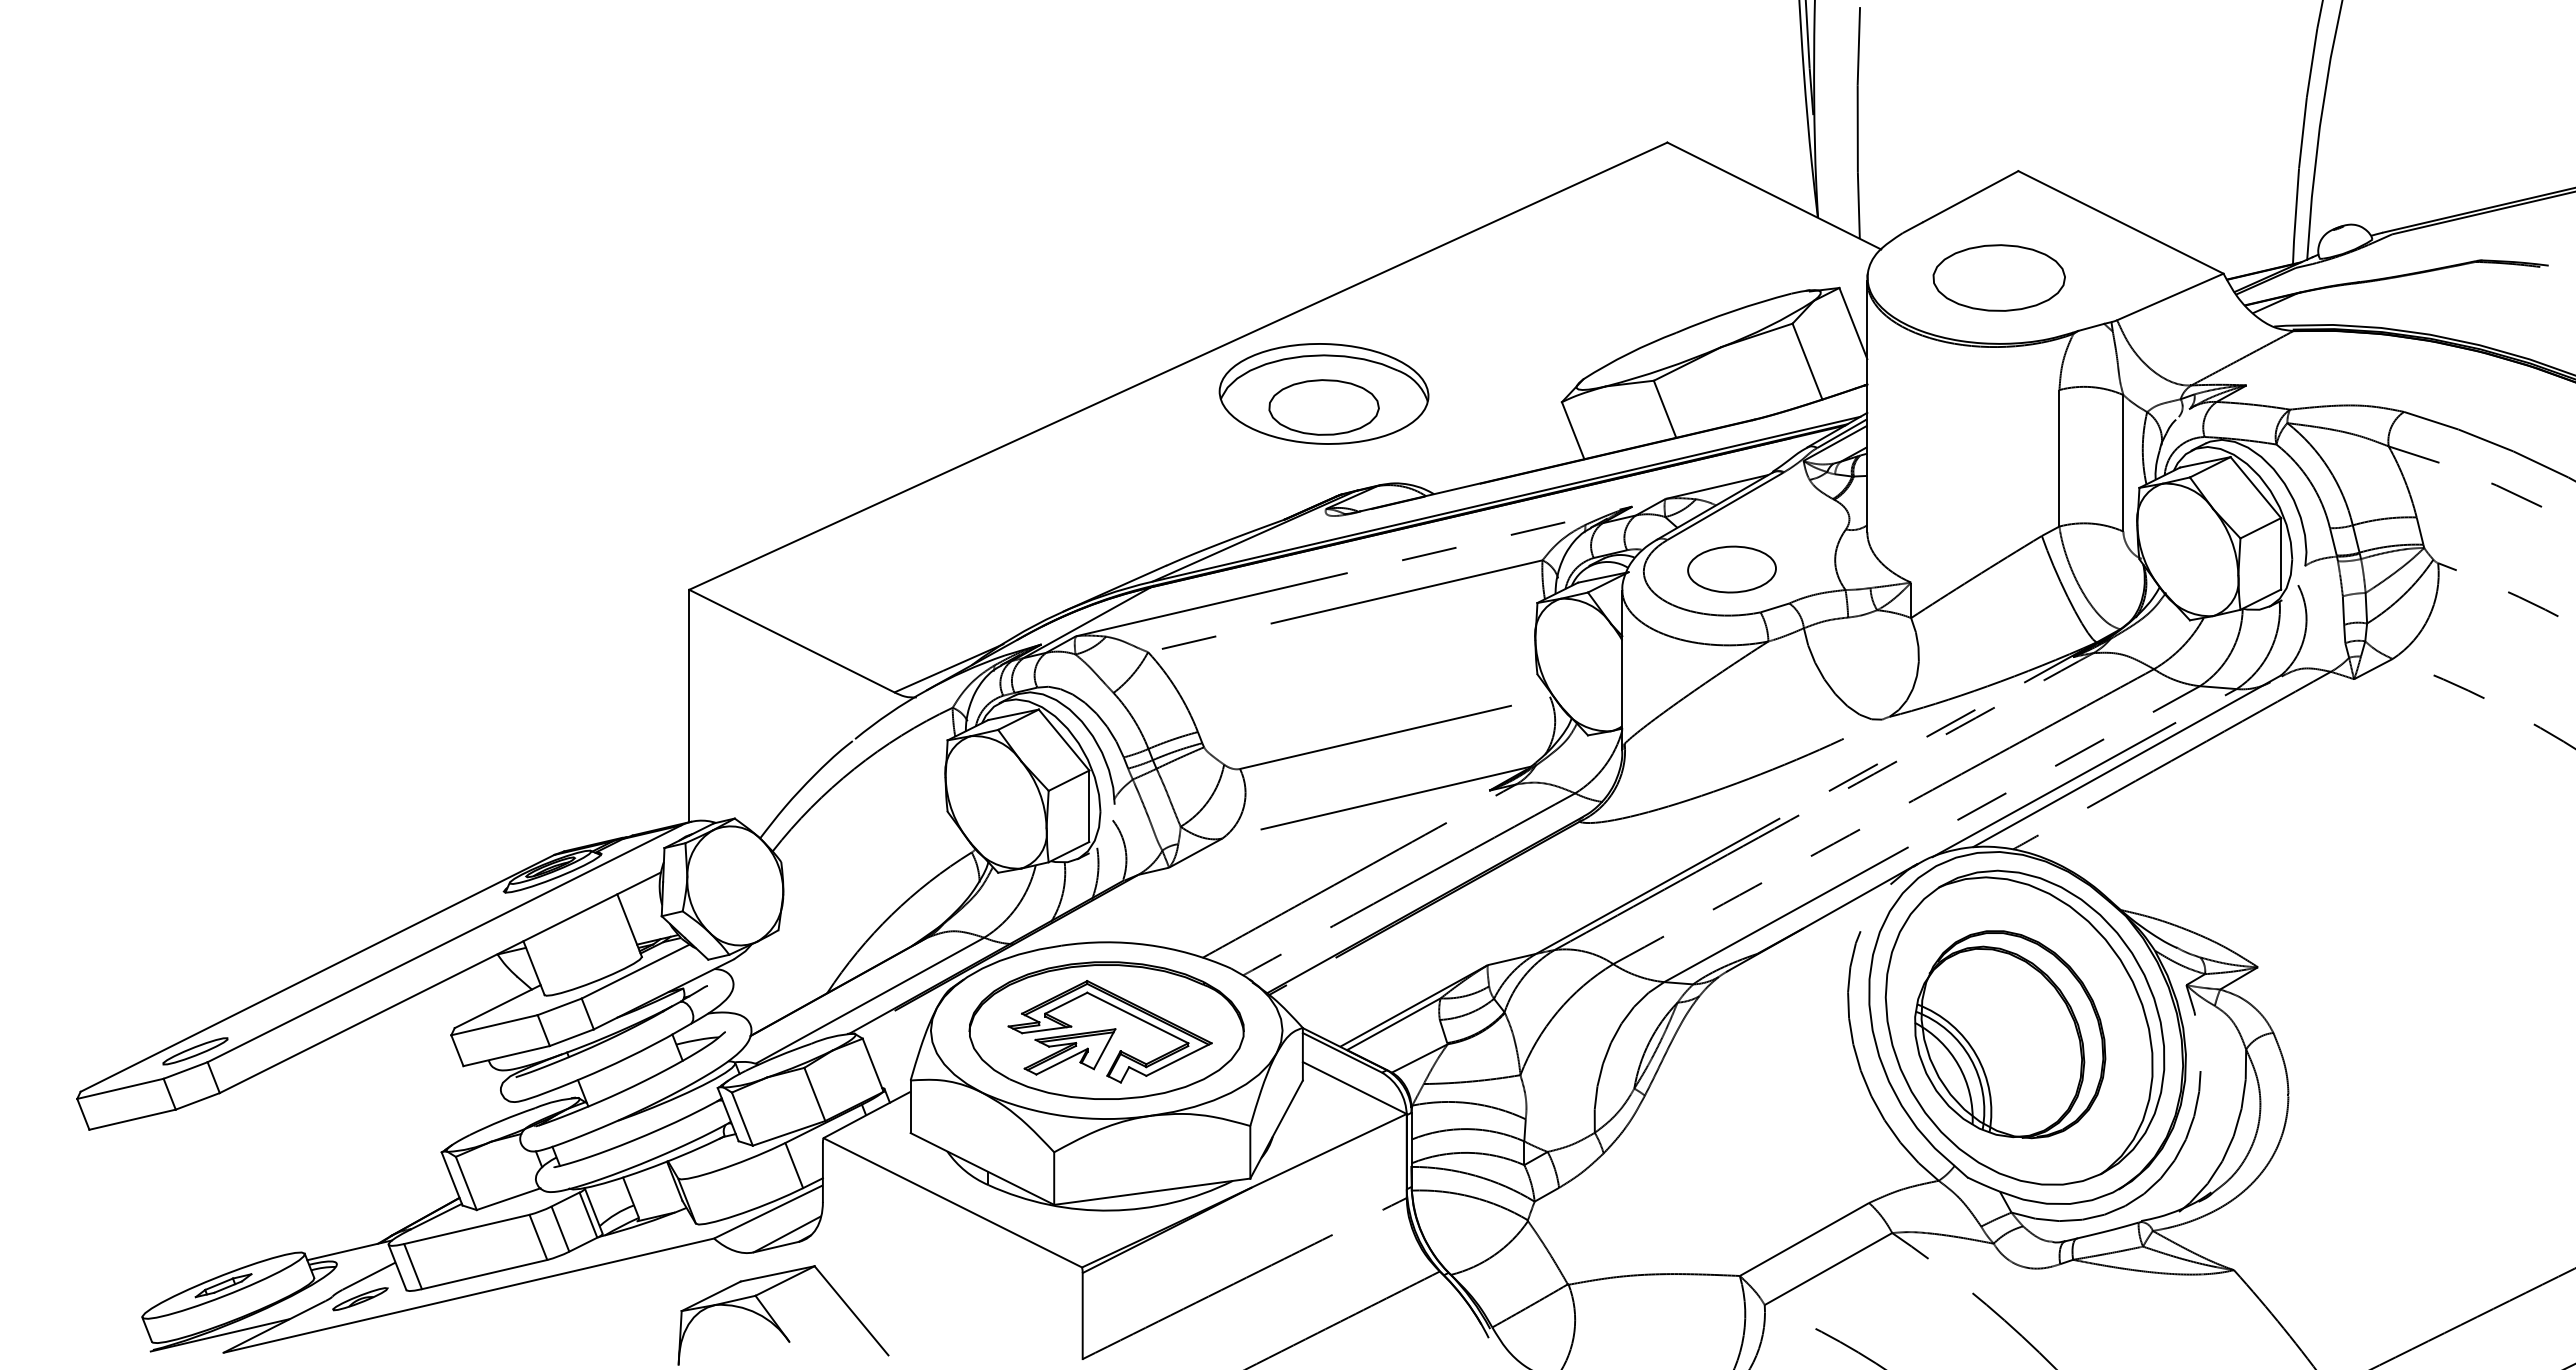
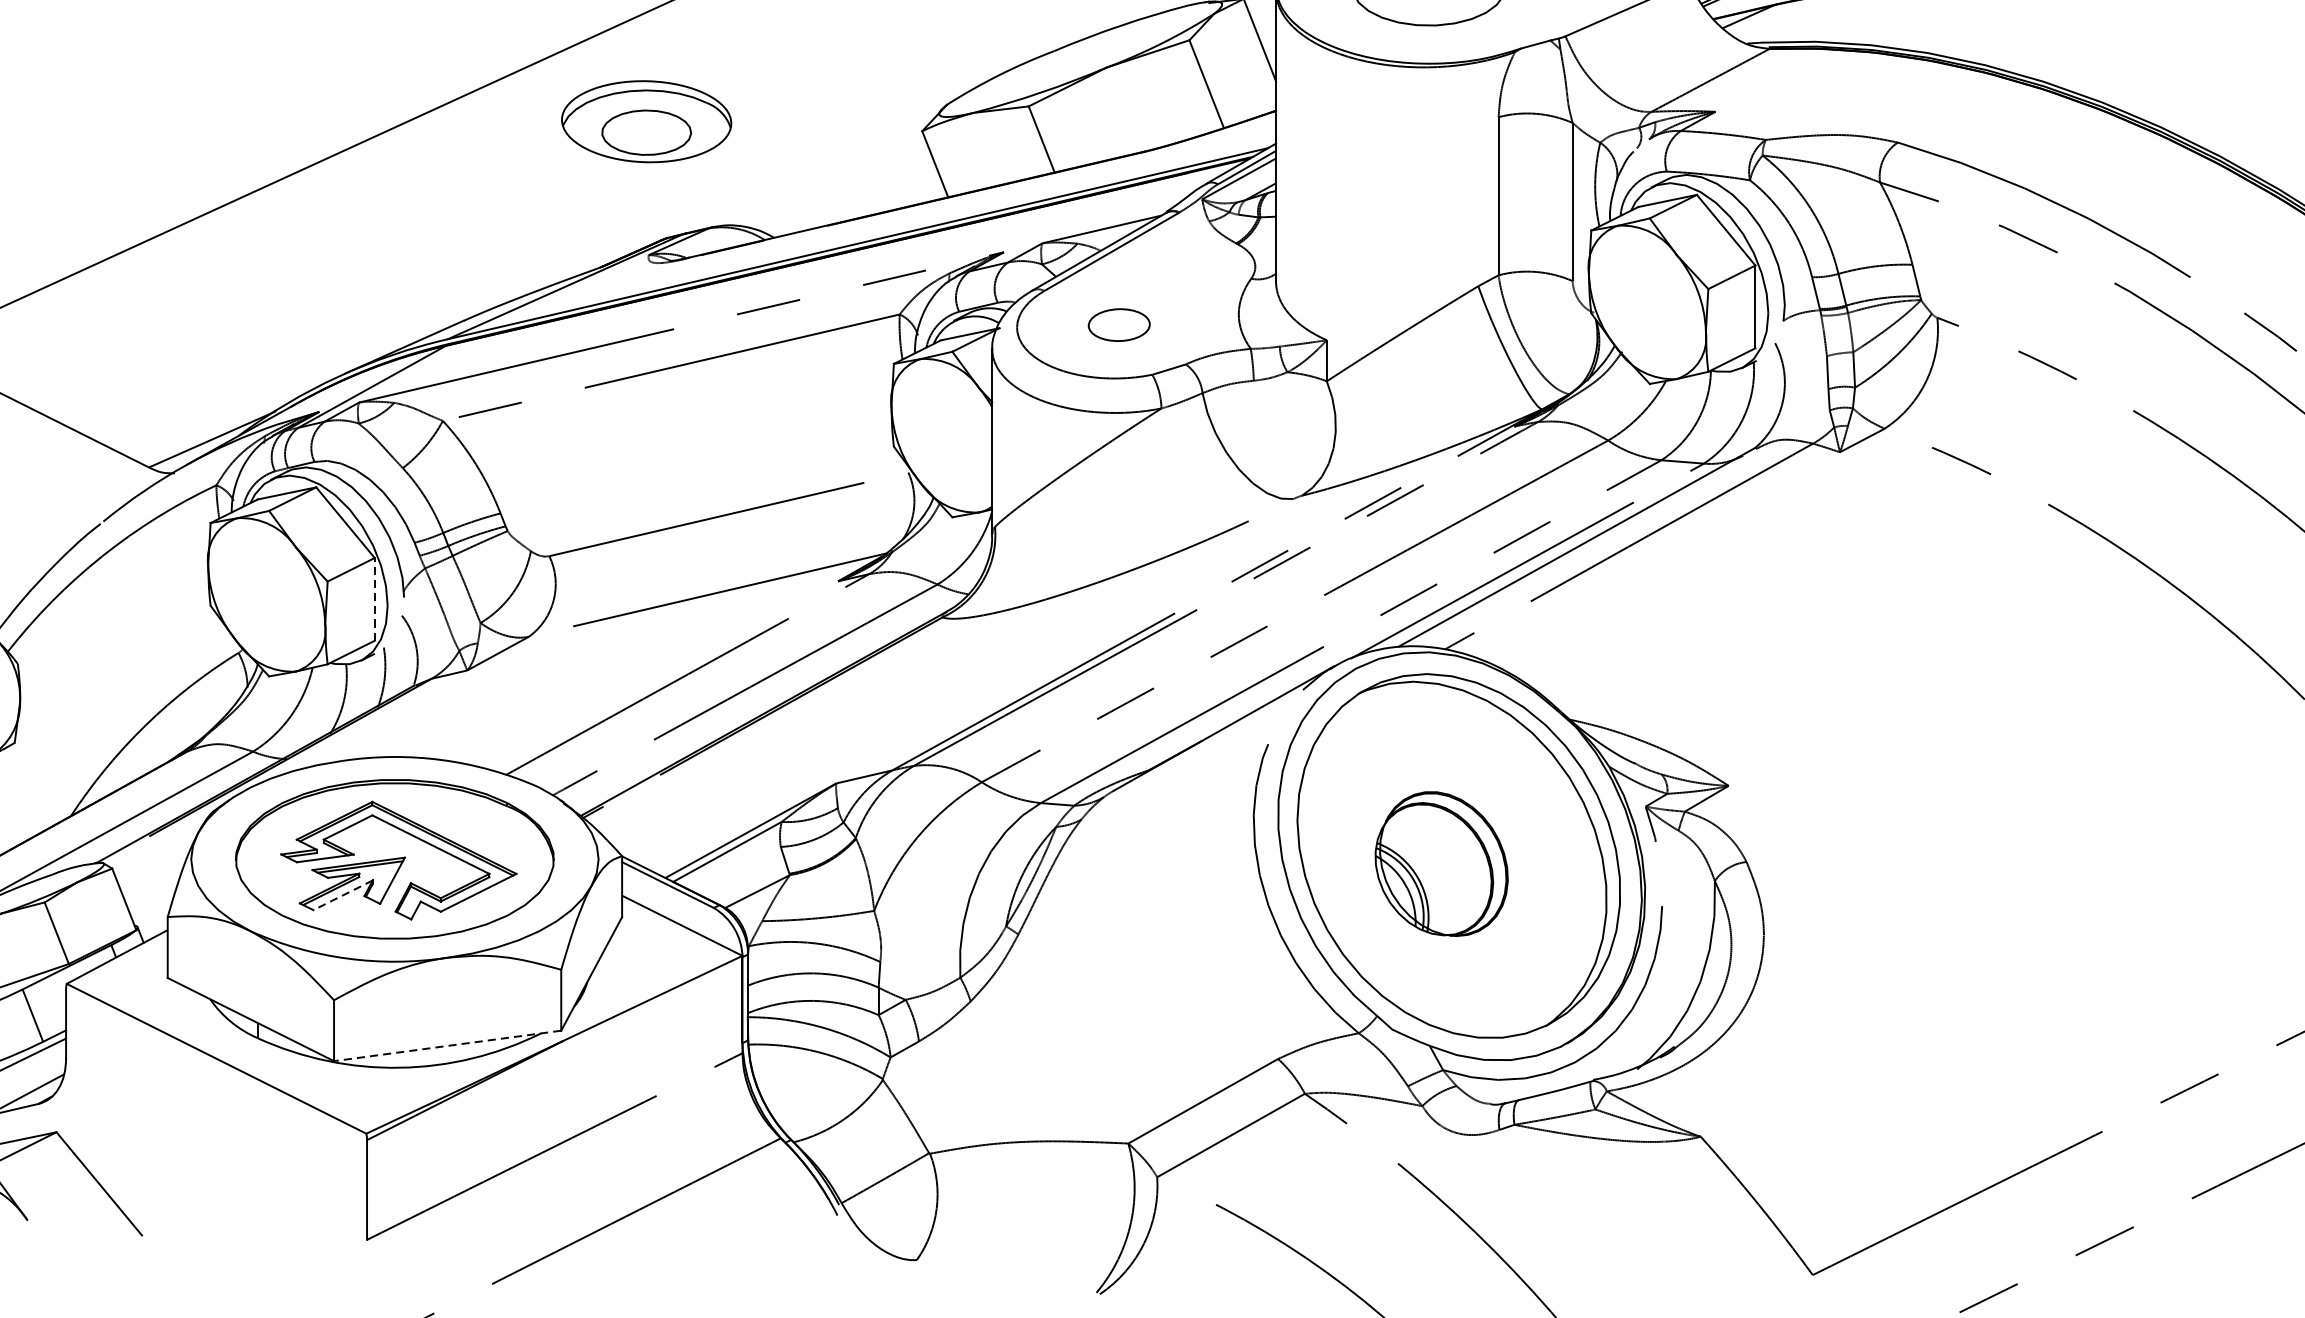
part: (1323, 393) -> (646, 121), size x0.7
part: (1731, 569) -> (1118, 325), size x0.6
line: (1089, 806) -> (374, 599), solid -> dashed
part: (2010, 1034) -> (1441, 863), size x0.6
line: (1062, 1061) -> (343, 895), solid -> dashed
line: (1152, 1191) -> (447, 1045), solid -> dashed

